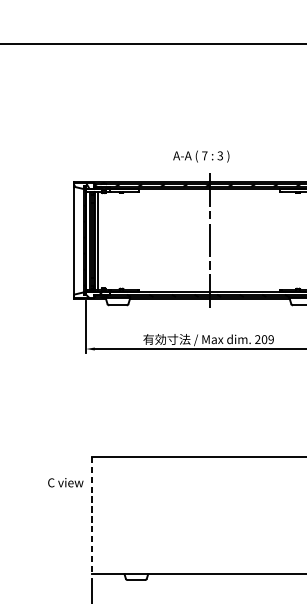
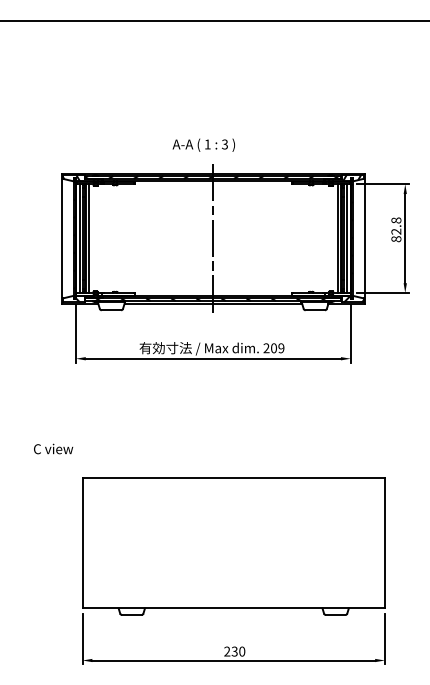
text: (204, 155) -> (207, 144), 7 -> 1
text: (65, 482) -> (53, 448), moved
line: (91, 515) -> (82, 543), dashed -> solid

